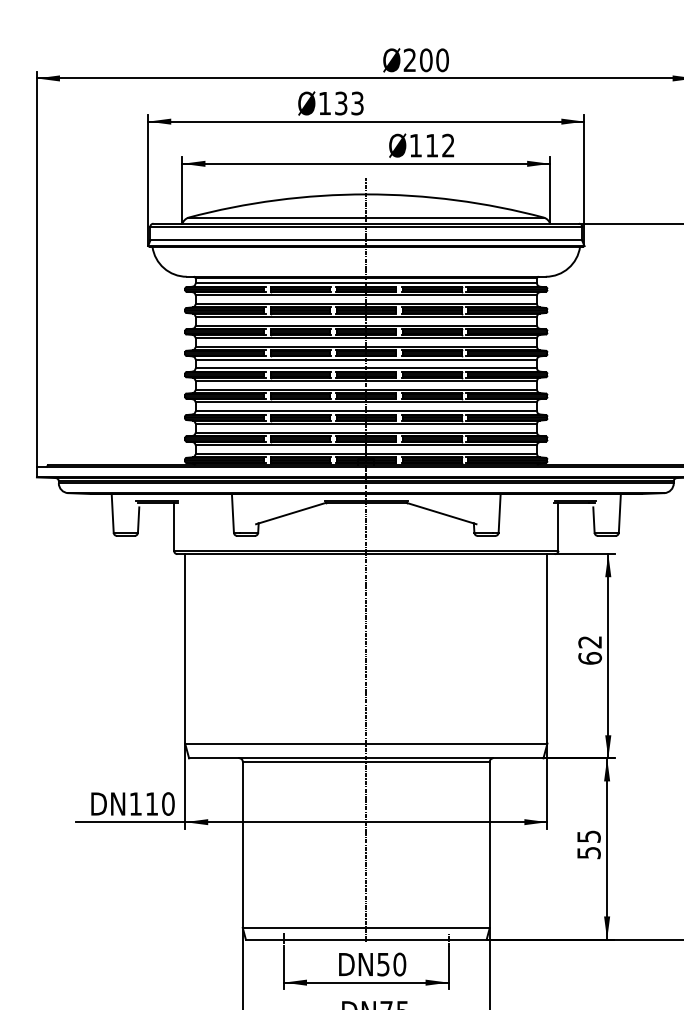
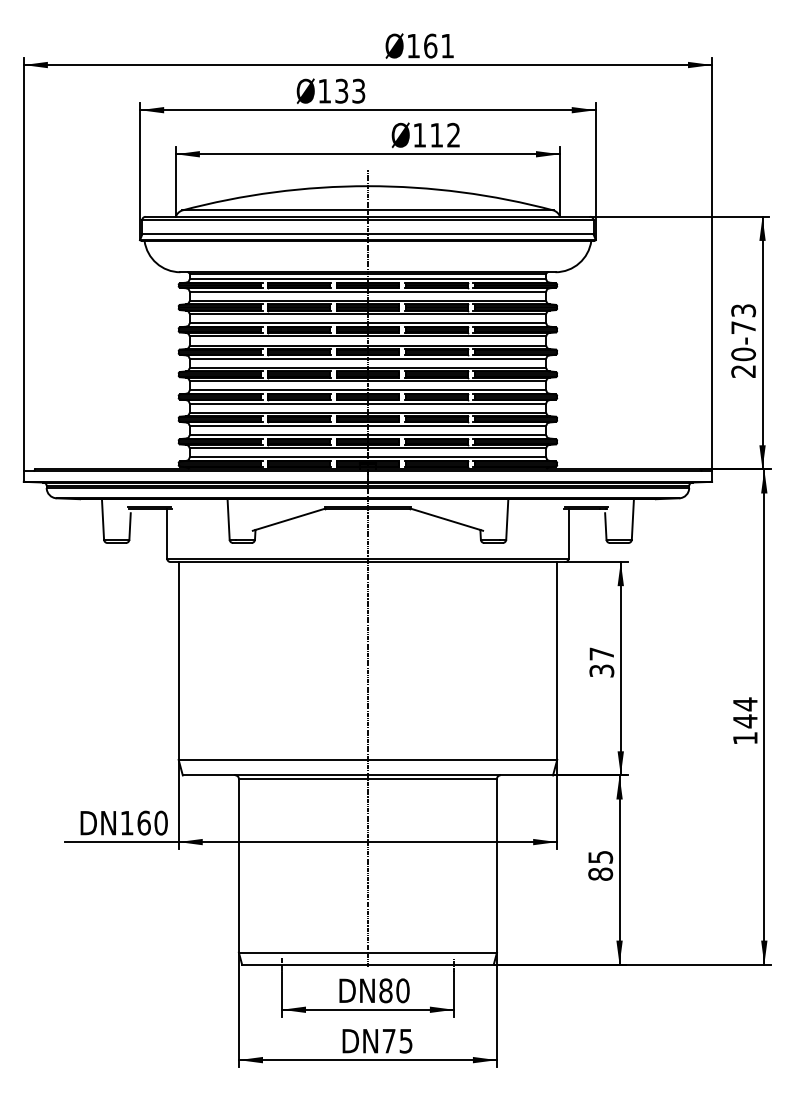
text: (426, 59) -> (430, 45), 200 -> 161
text: (589, 650) -> (601, 662), 62 -> 37
text: (151, 803) -> (143, 822), 110 -> 160
text: (588, 852) -> (600, 873), 55 -> 85
text: (383, 964) -> (385, 990), 50 -> 80

